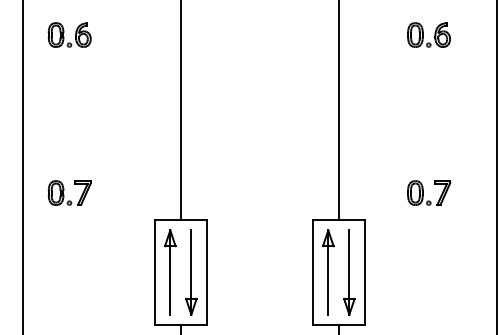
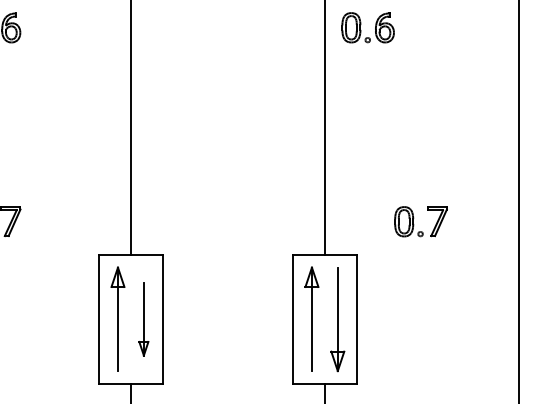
part: (428, 34) -> (367, 27), moved
part: (429, 192) -> (421, 221), moved
part: (191, 272) -> (143, 319), size x0.7

